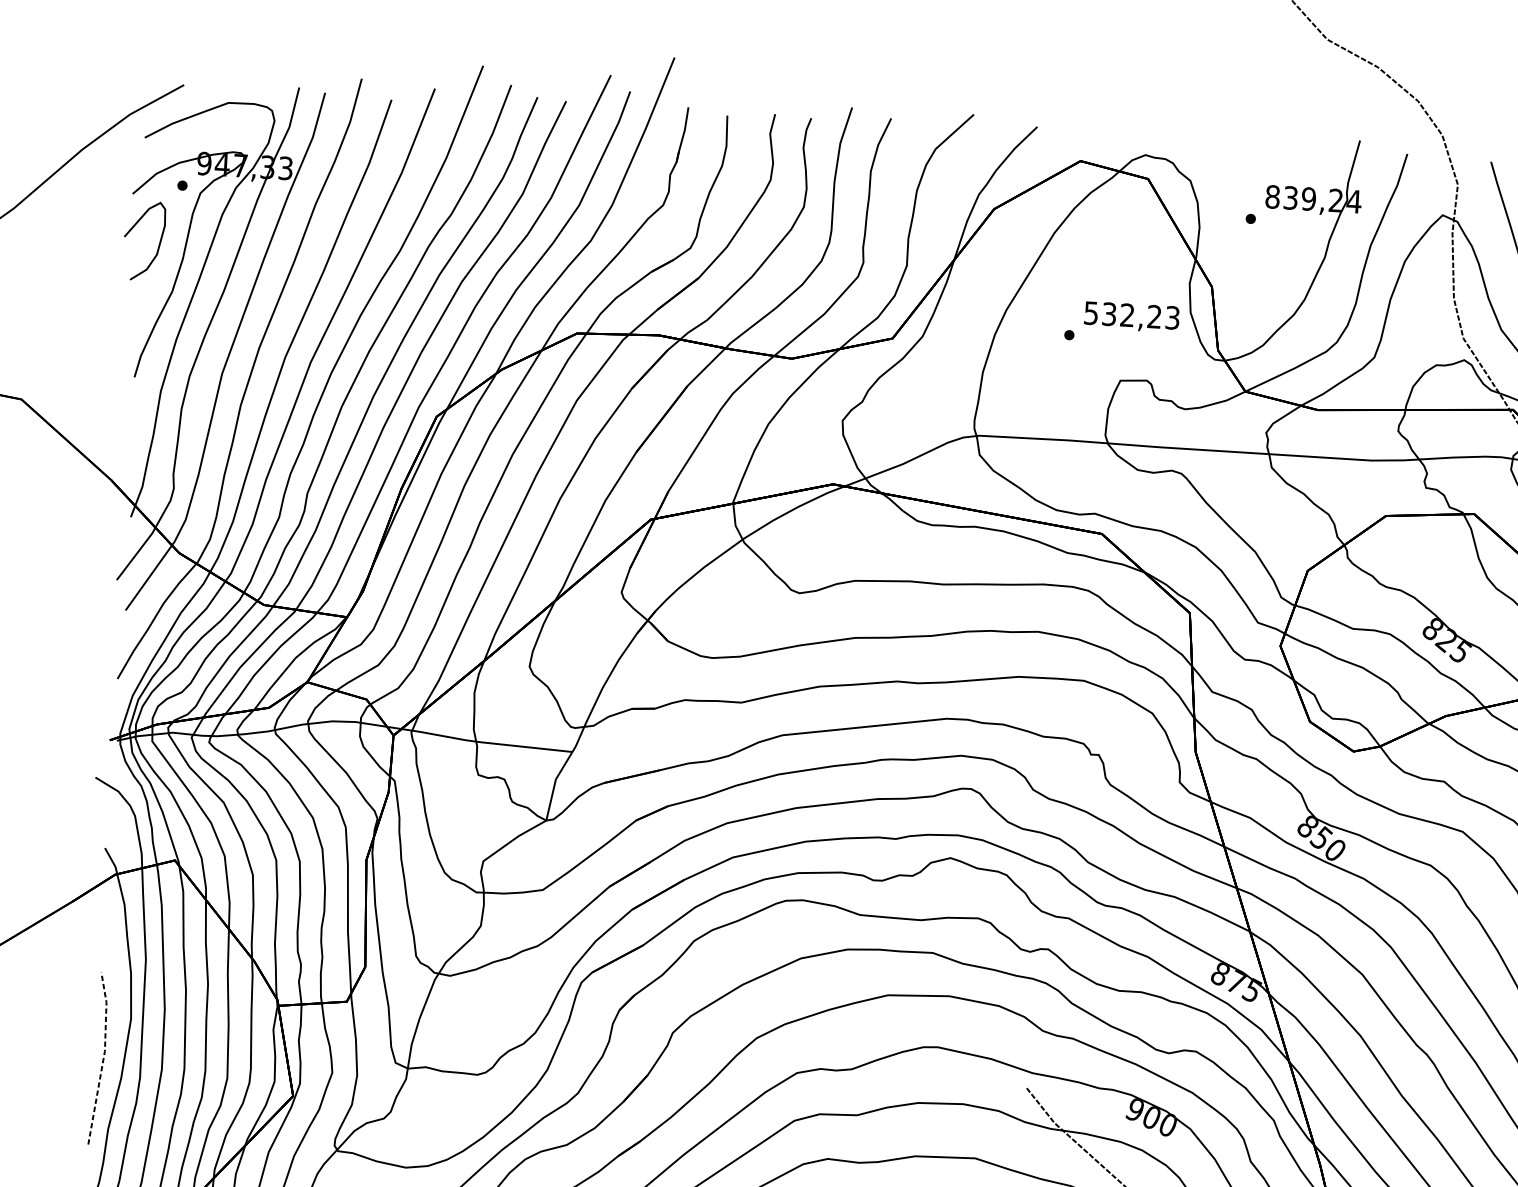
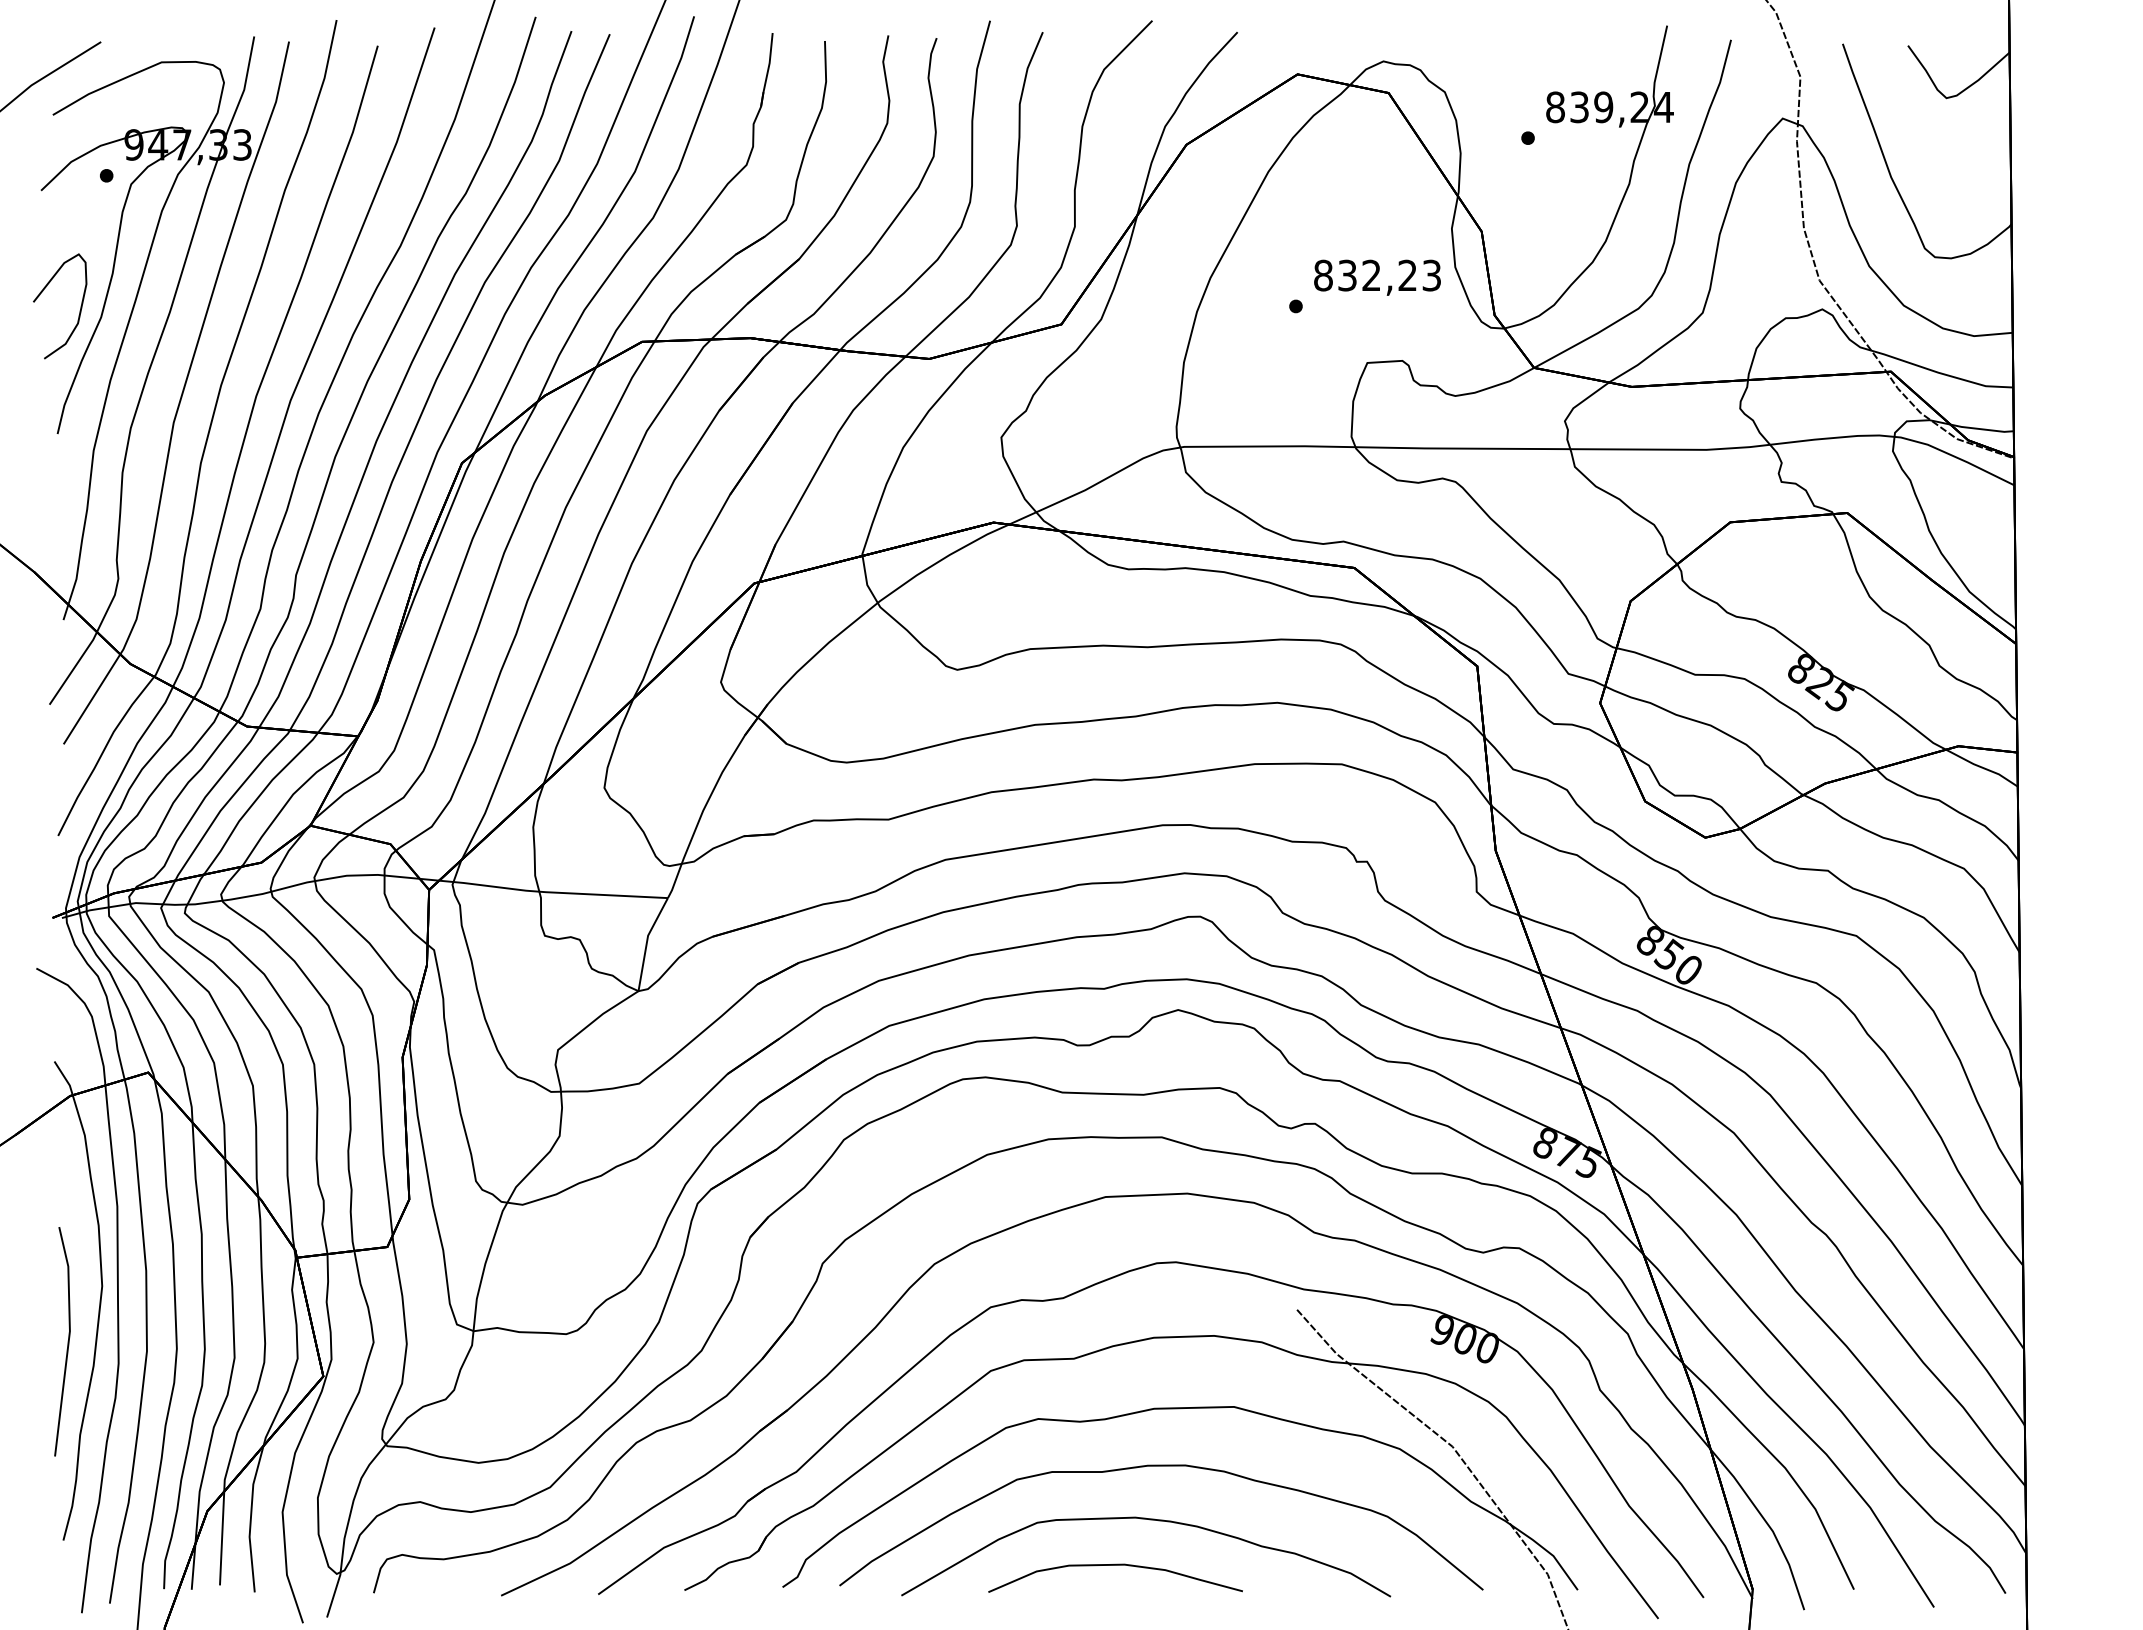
curve: (158, 245) -> (79, 310), moved
text: (1091, 313) -> (1323, 275), 532,23 -> 832,23
line: (103, 1058) -> (68, 1340), dashed -> solid

